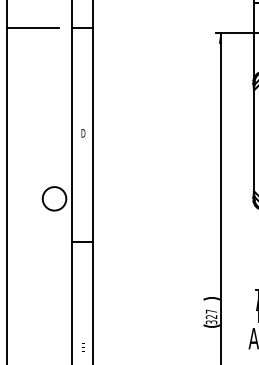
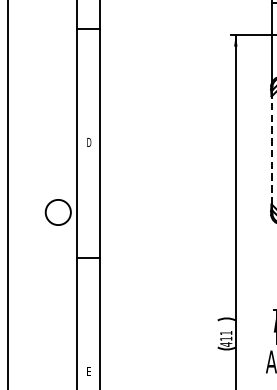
line: (32, 27) -> (34, 29), removed
line: (254, 140) -> (272, 150), solid -> dashed
text: (211, 316) -> (226, 338), 327 -> 411

